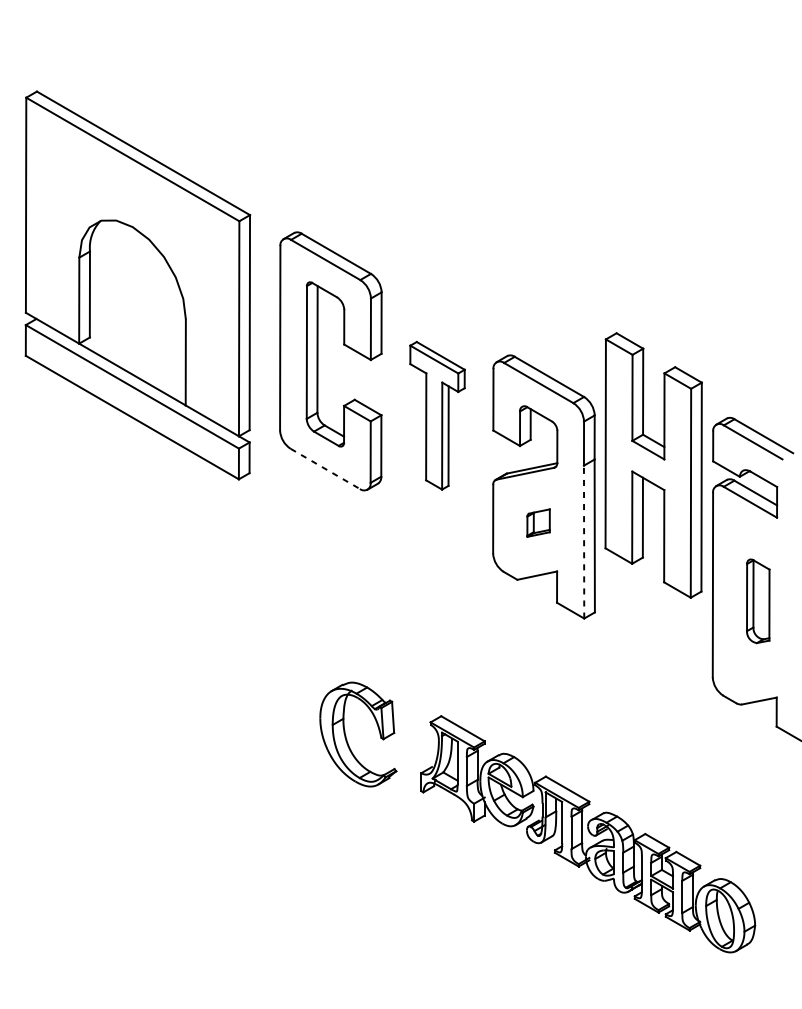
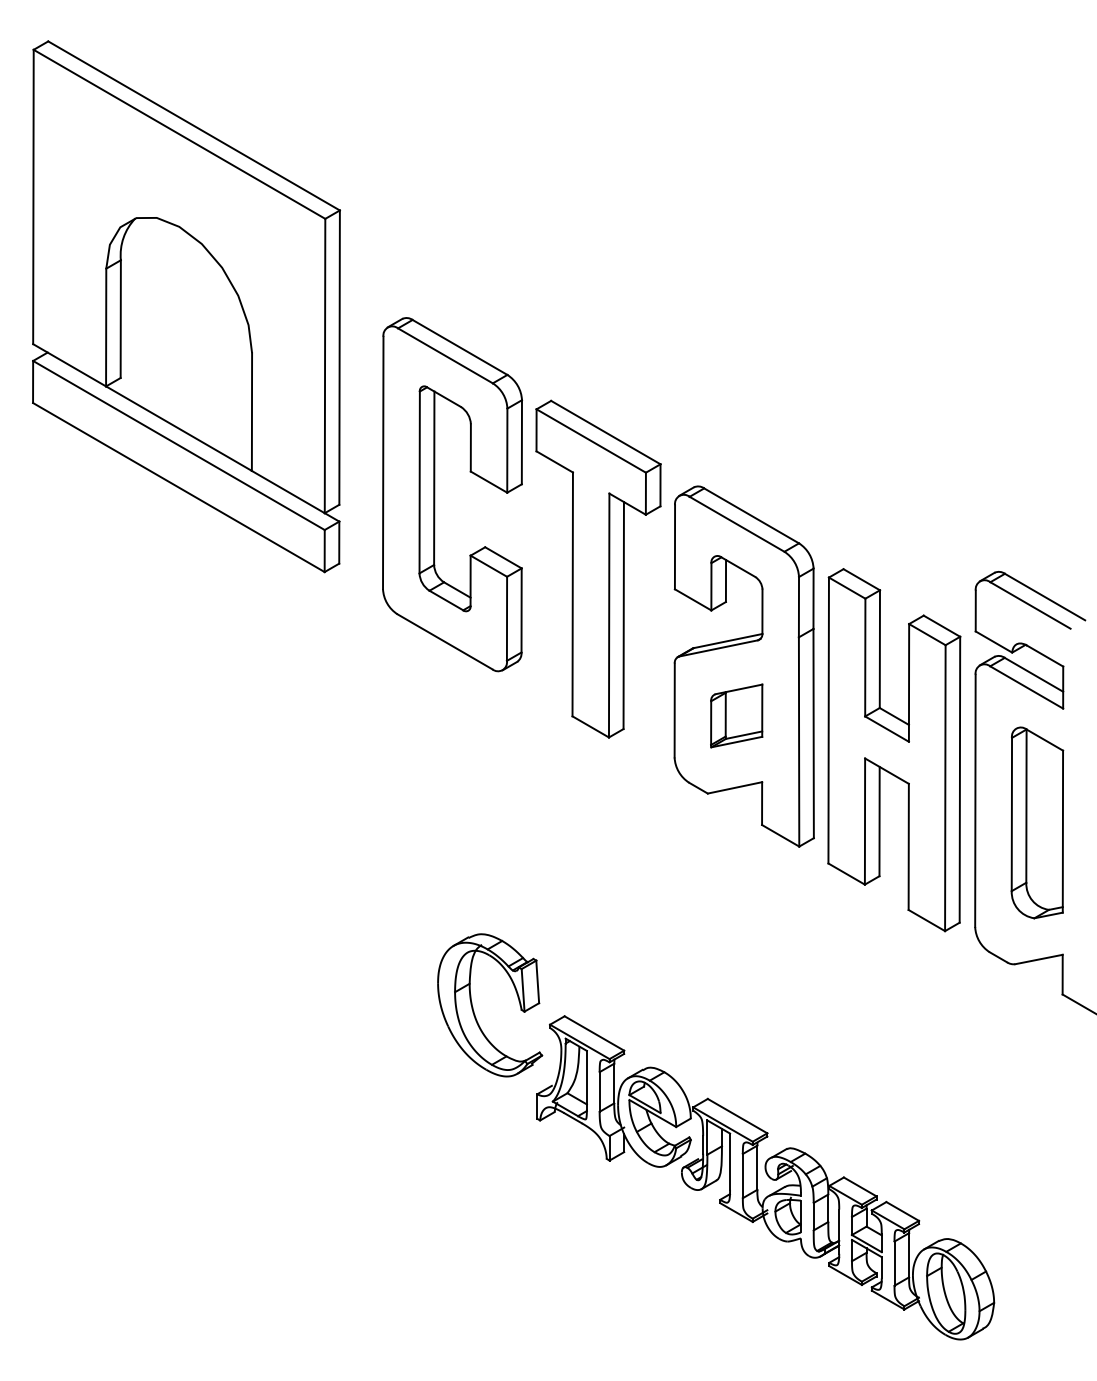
part: (137, 285) -> (186, 306), moved
part: (437, 415) -> (598, 568), size x1.67
part: (653, 465) -> (894, 750), moved
line: (325, 468) -> (444, 641), dashed -> solid
part: (538, 522) -> (736, 715), size x1.67
line: (584, 541) -> (799, 741), dashed -> solid
part: (758, 600) -> (1037, 822), size x1.67
part: (588, 834) -> (765, 1177), moved

